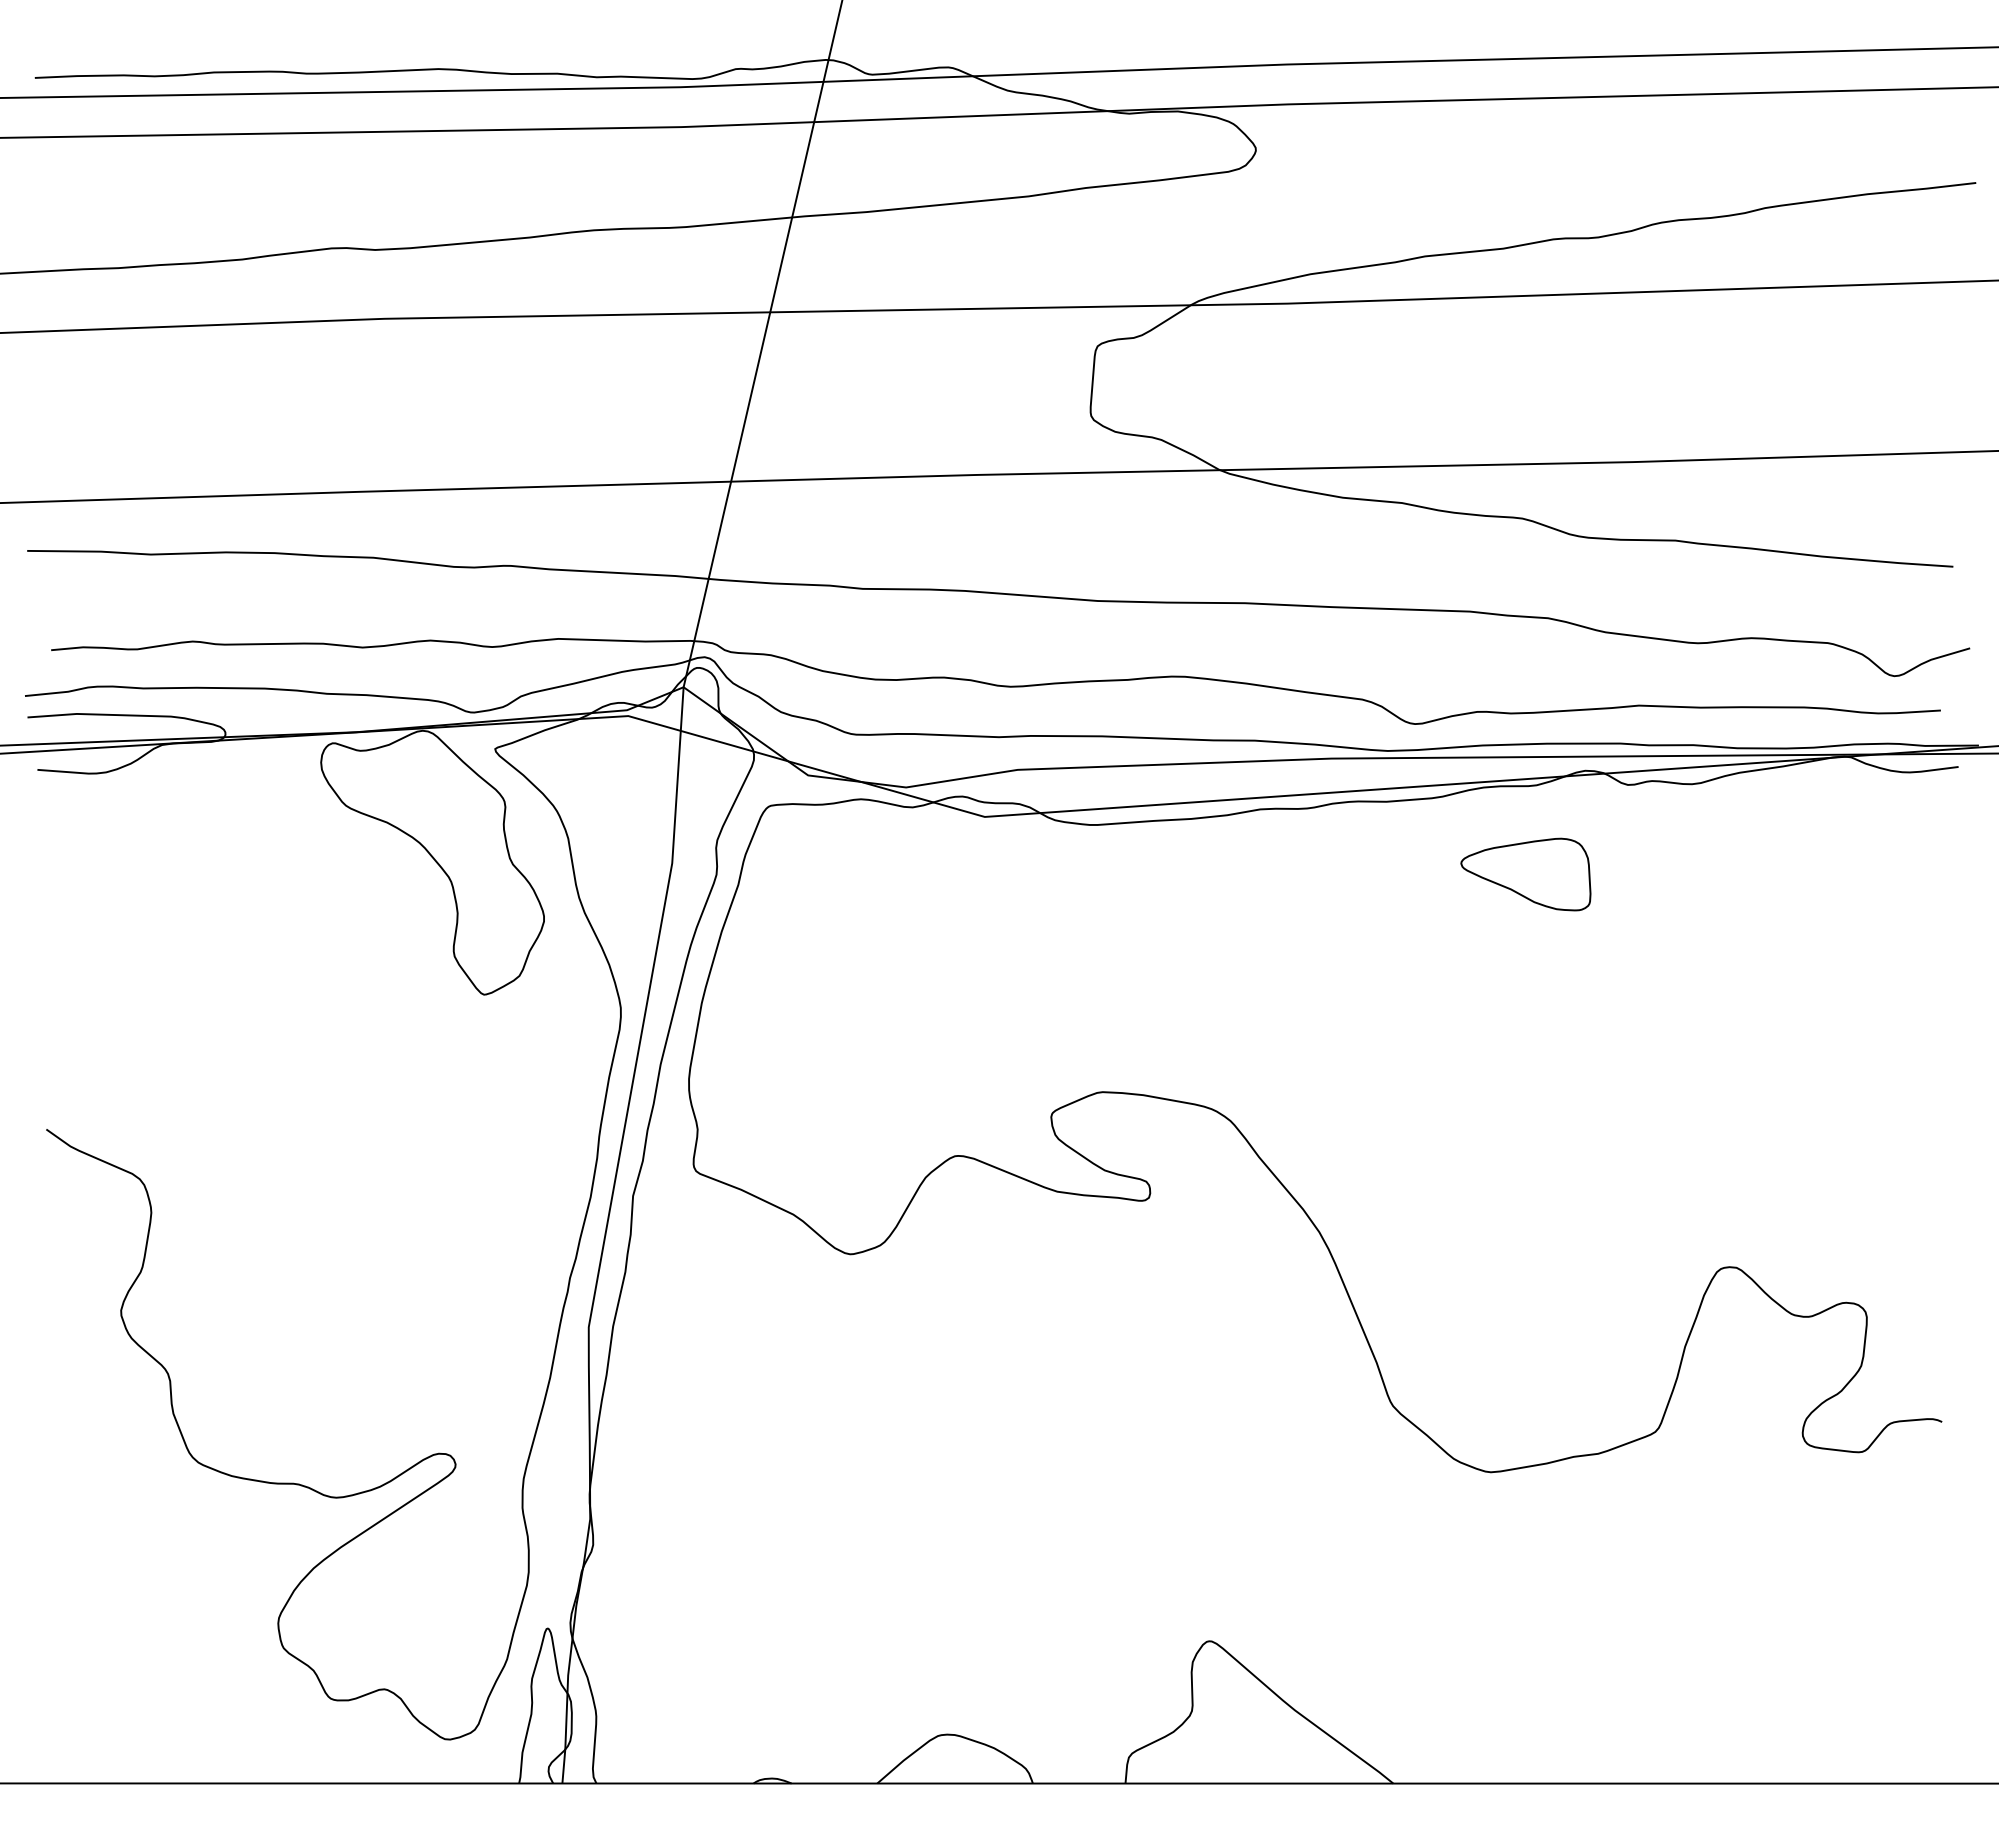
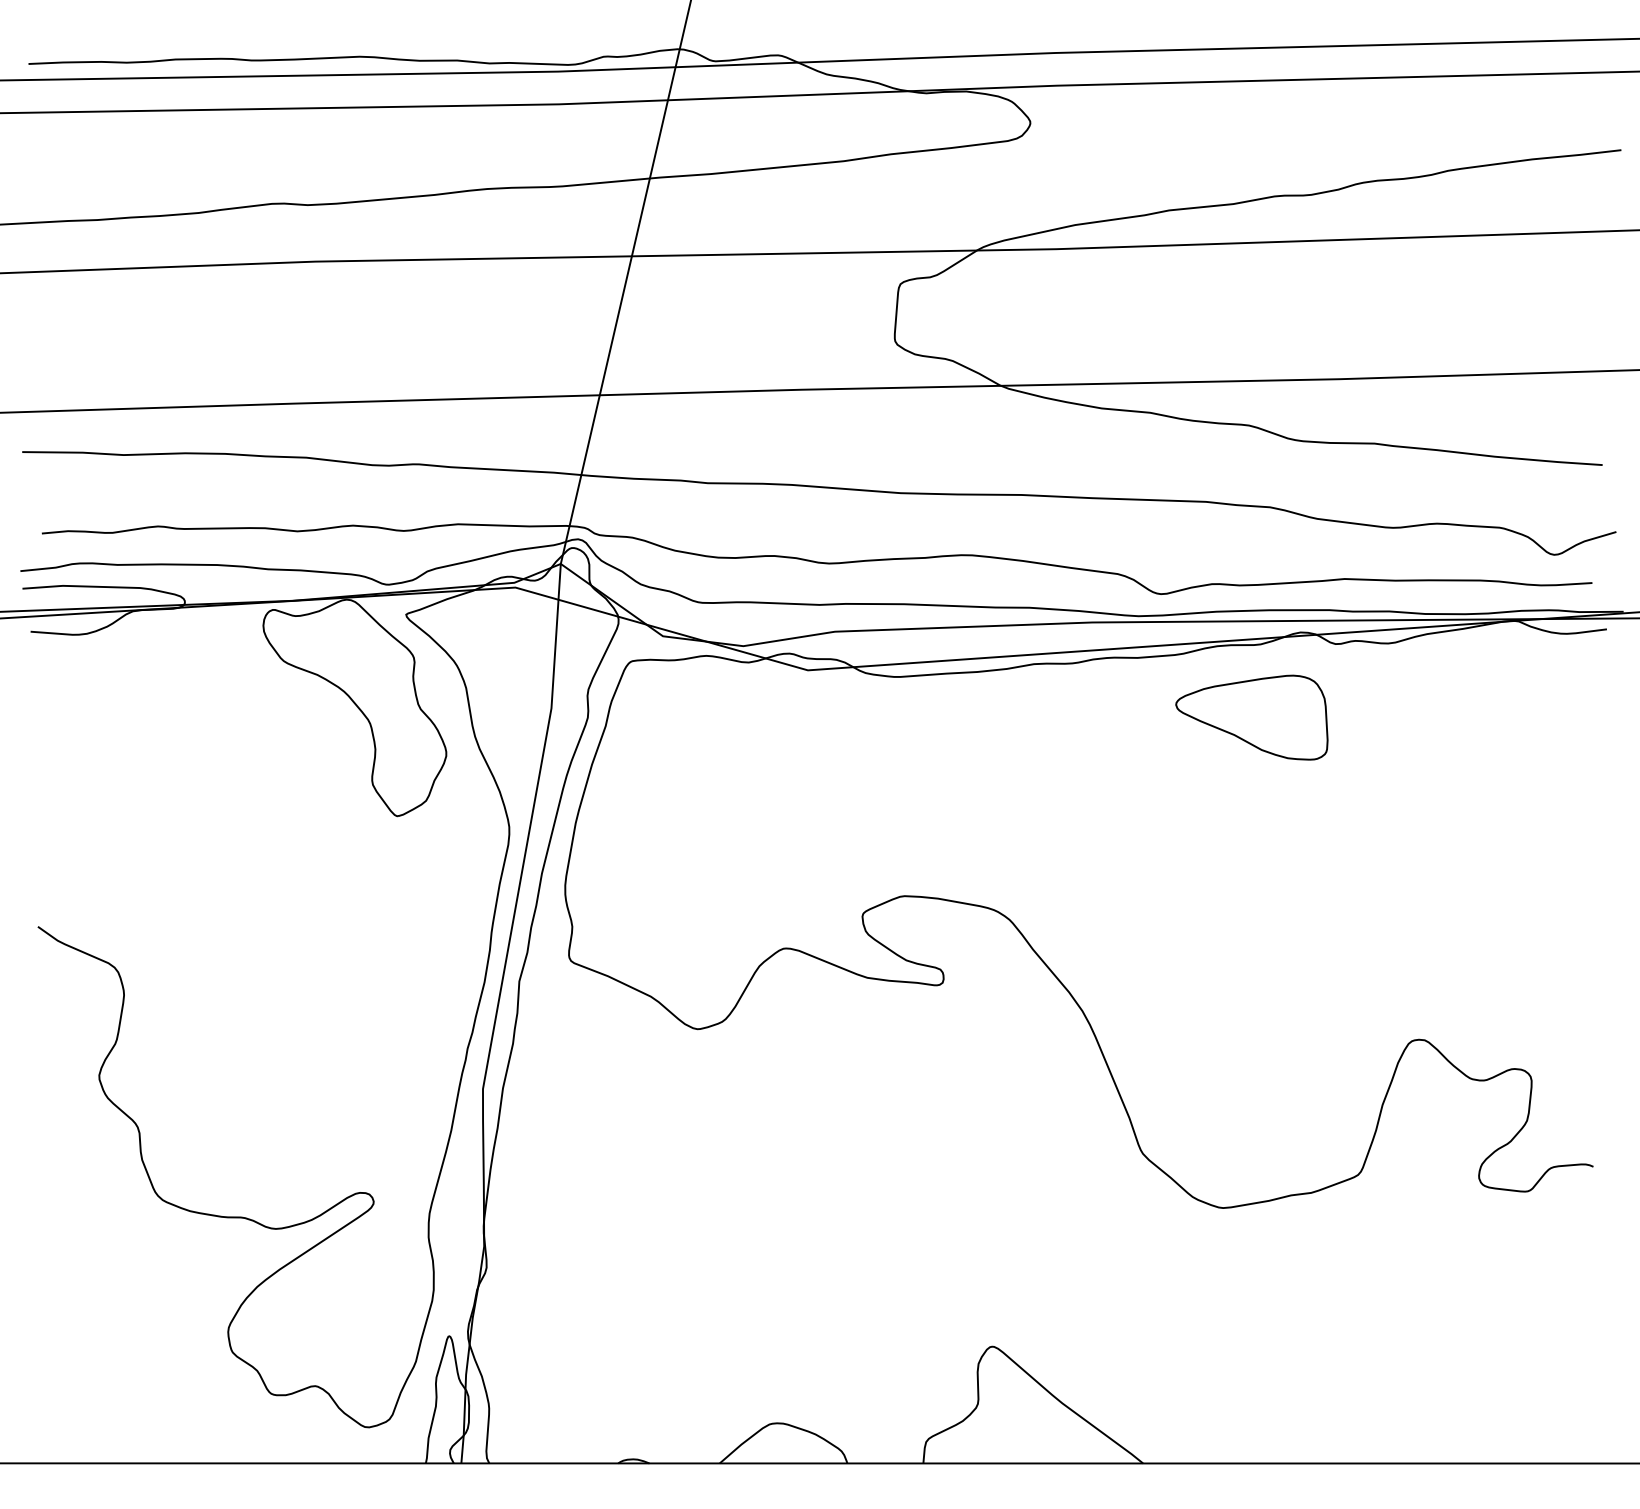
part: (1525, 874) -> (1251, 717), size x1.43

